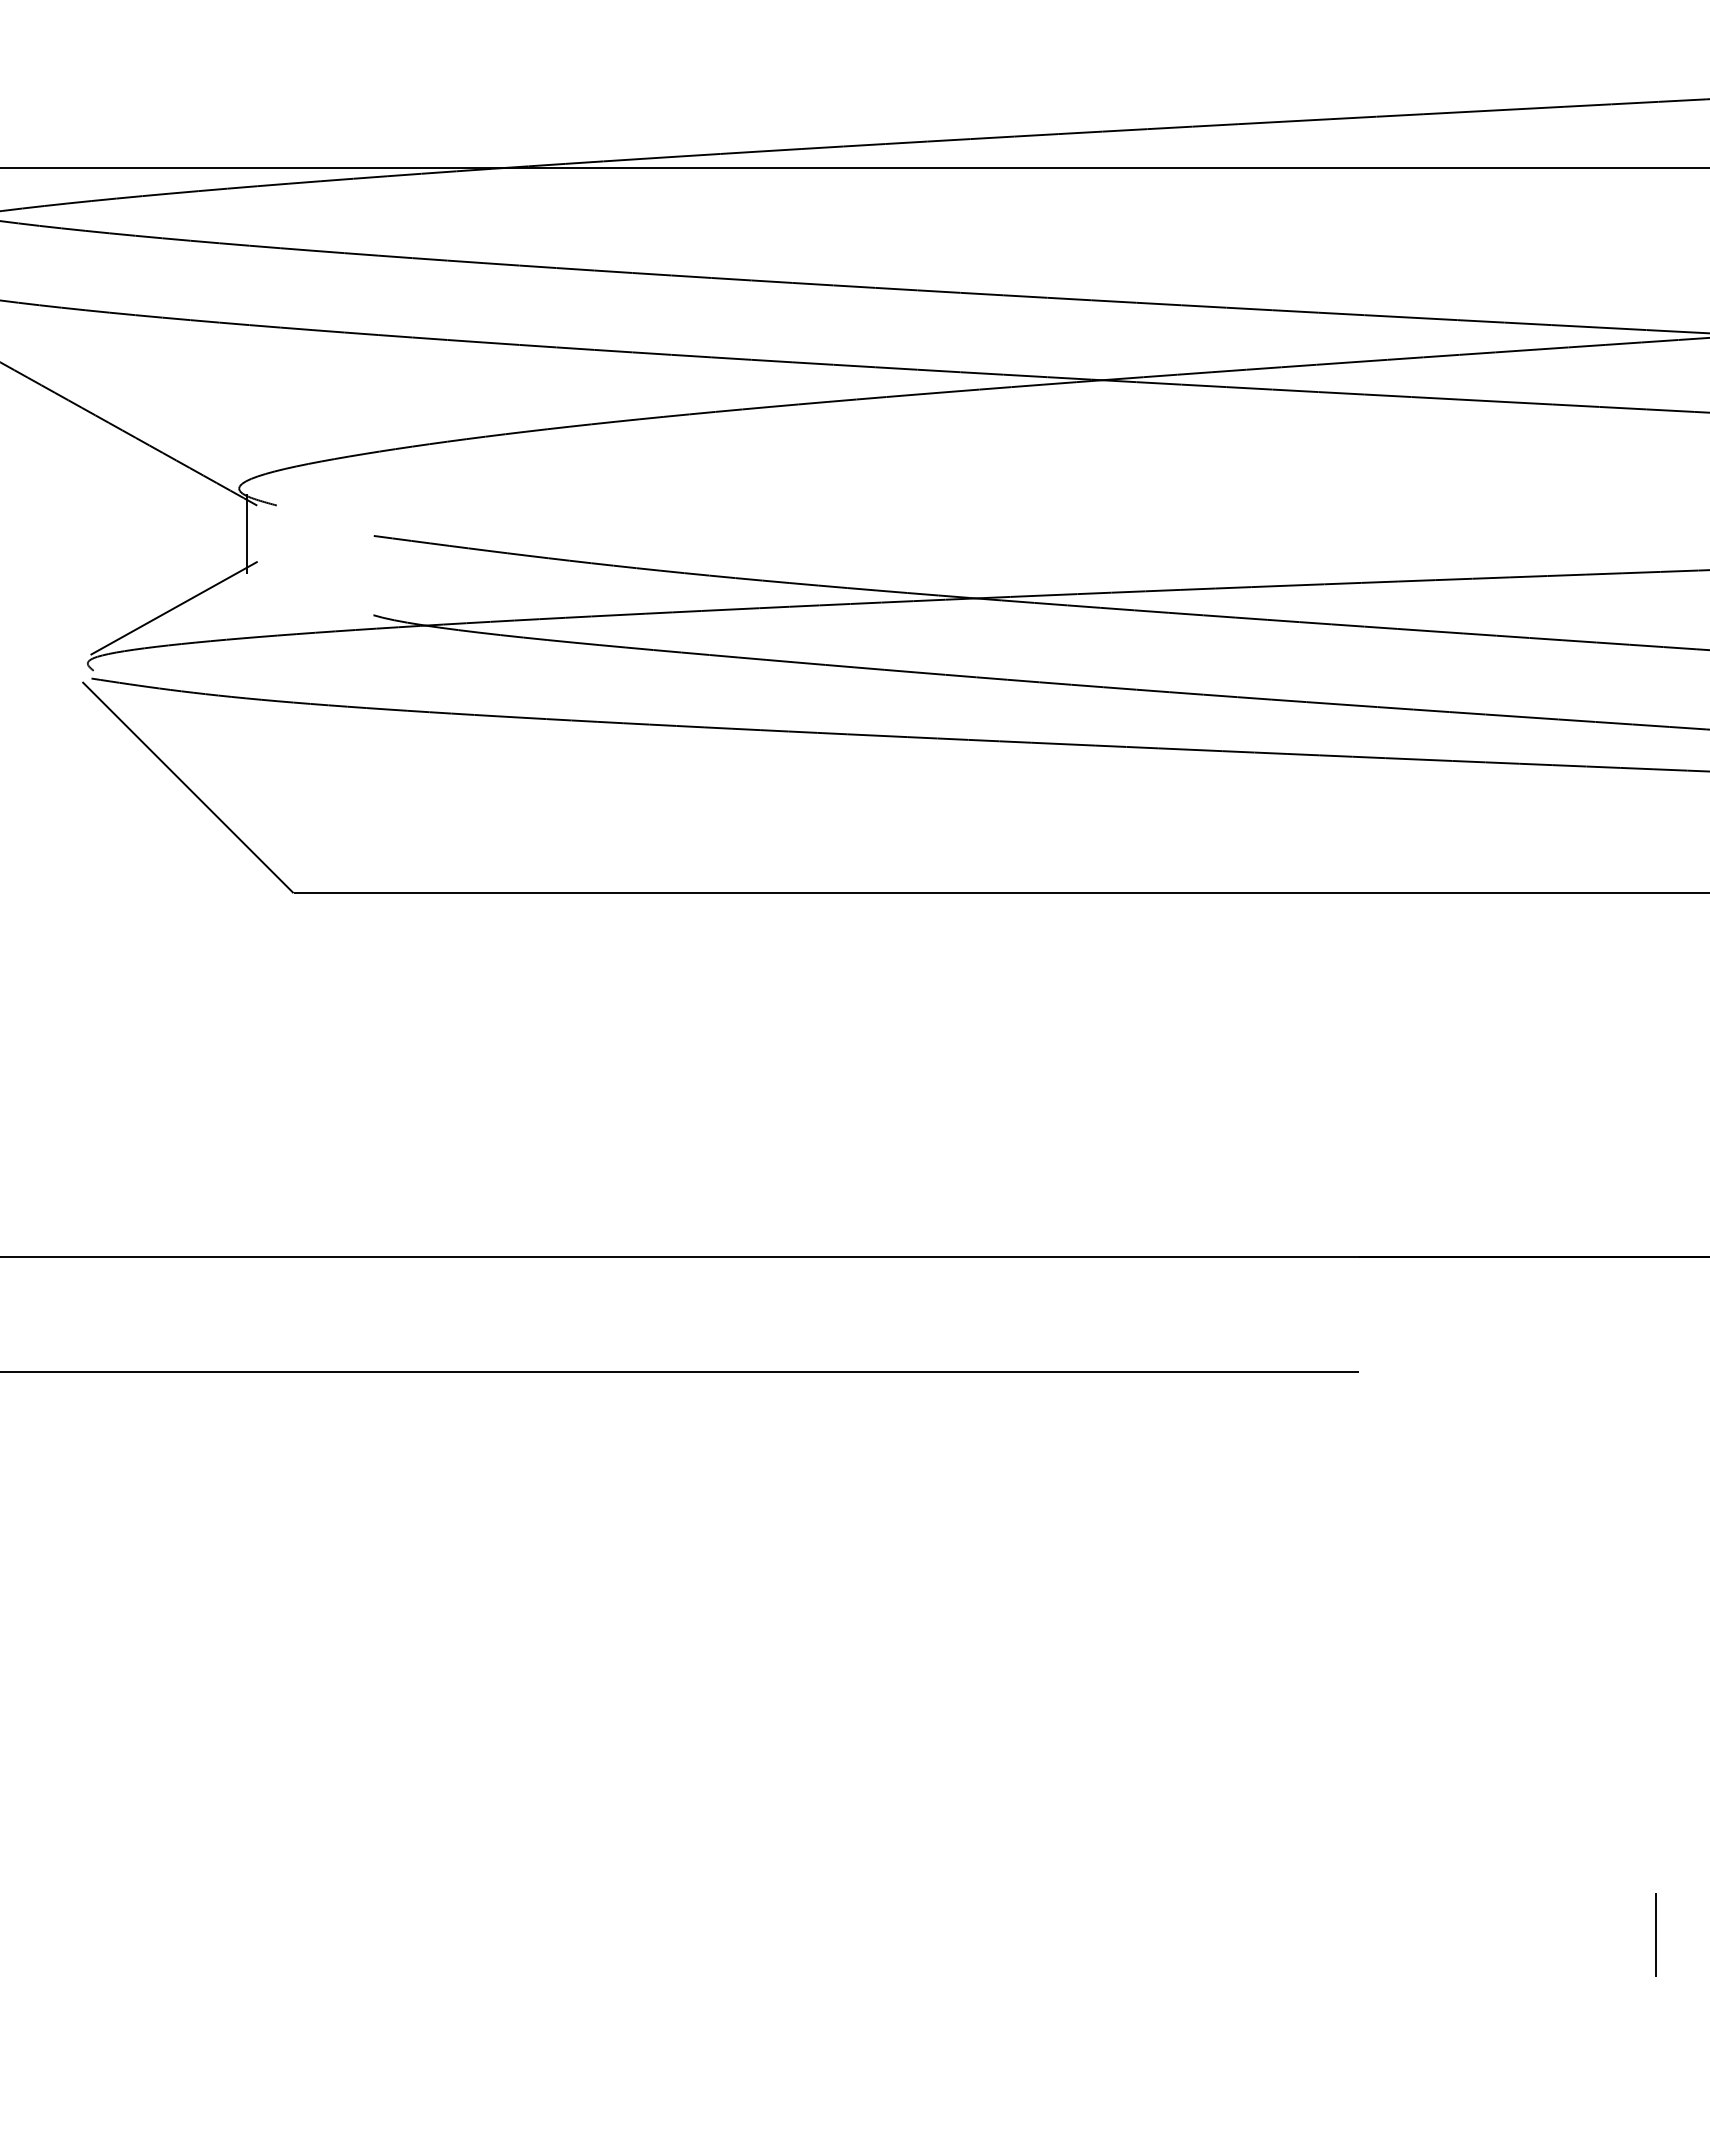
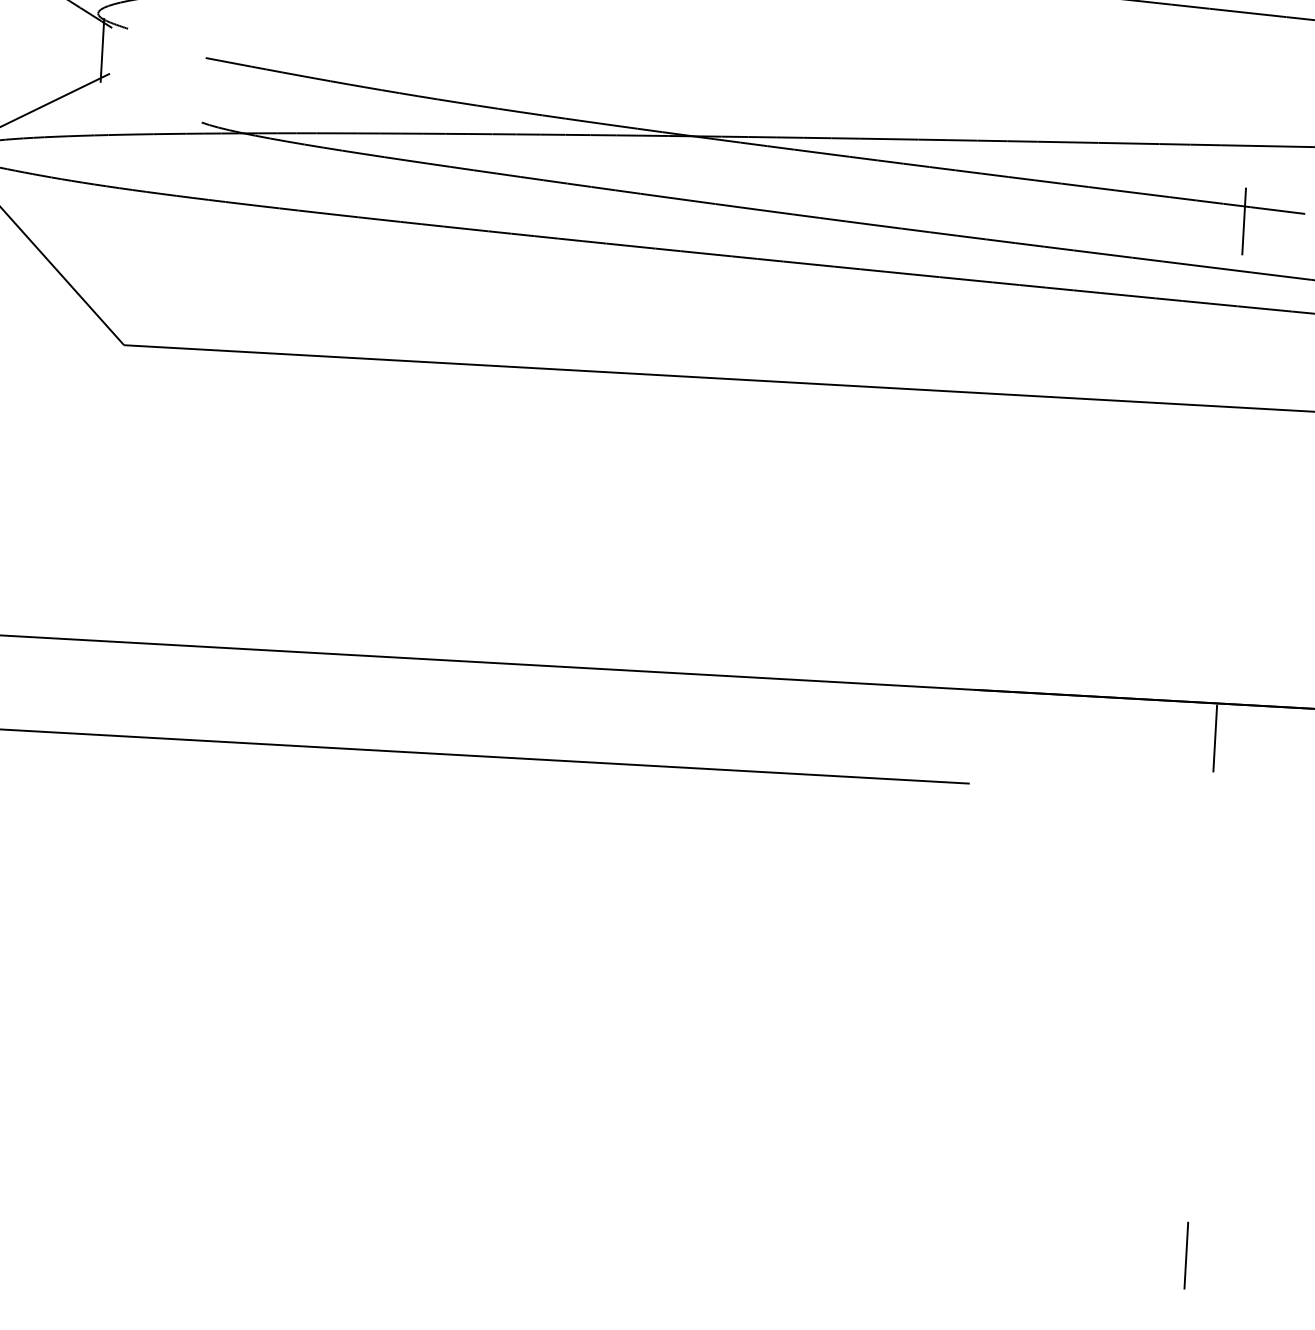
line: (1656, 664) -> (1244, 221), added
line: (1656, 1299) -> (1215, 738), added

